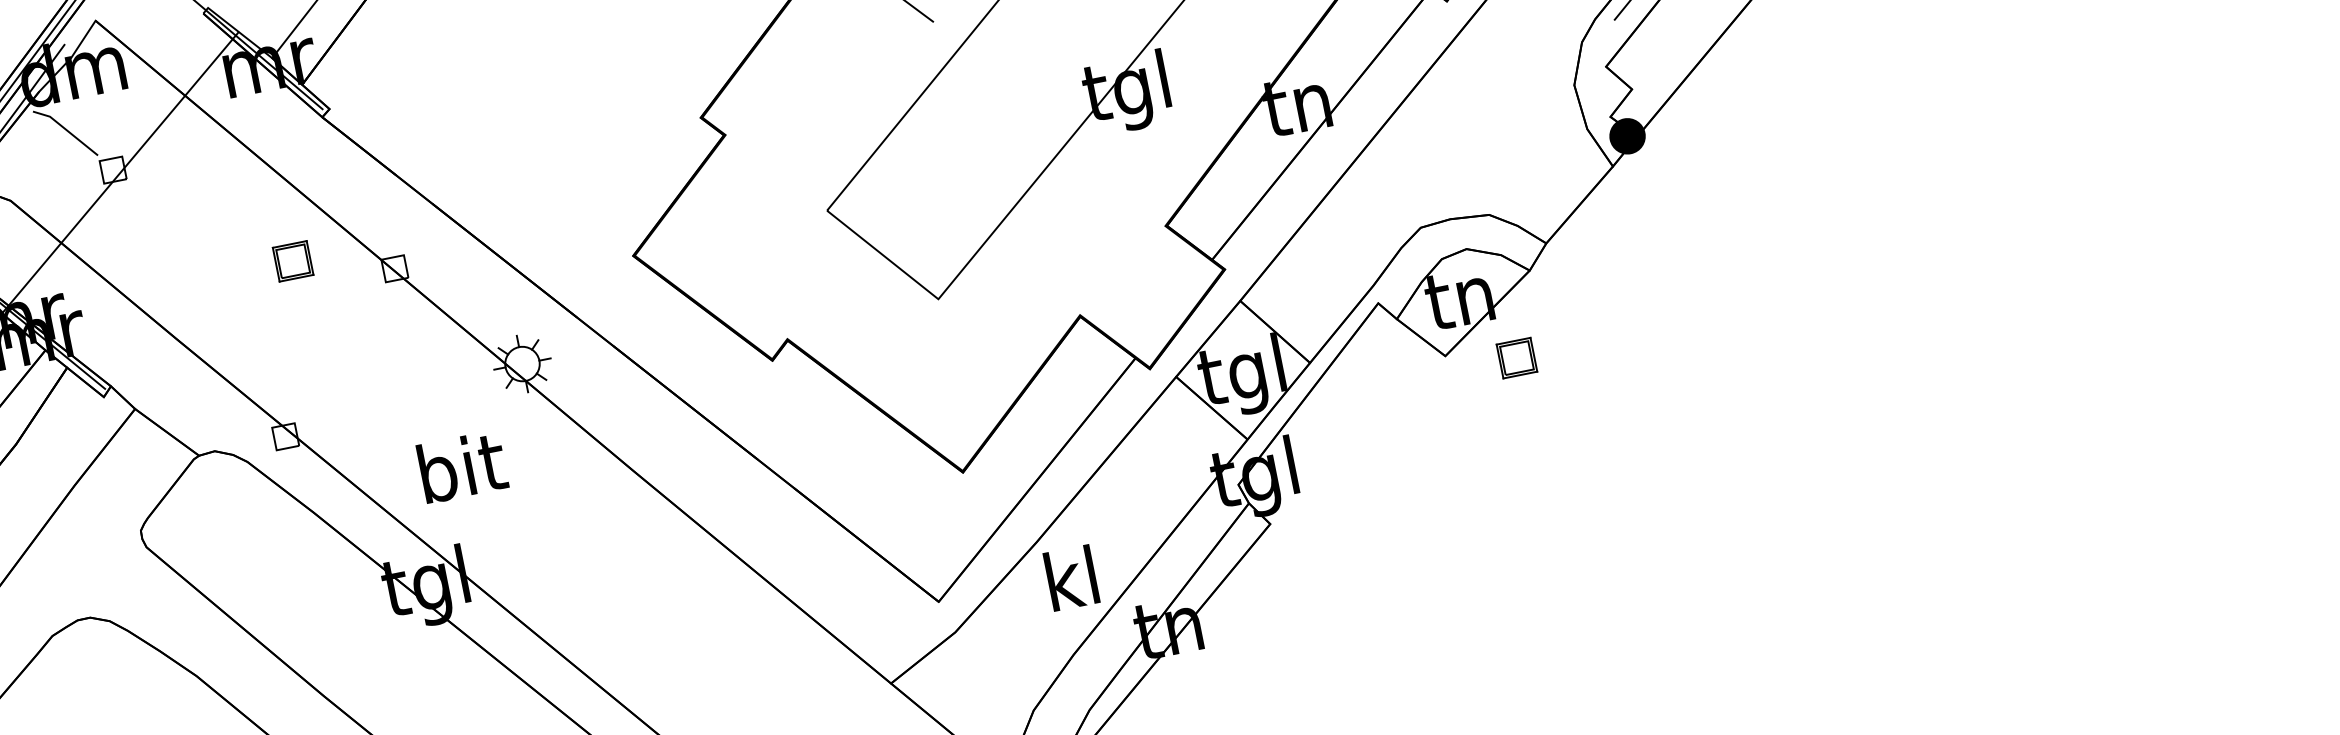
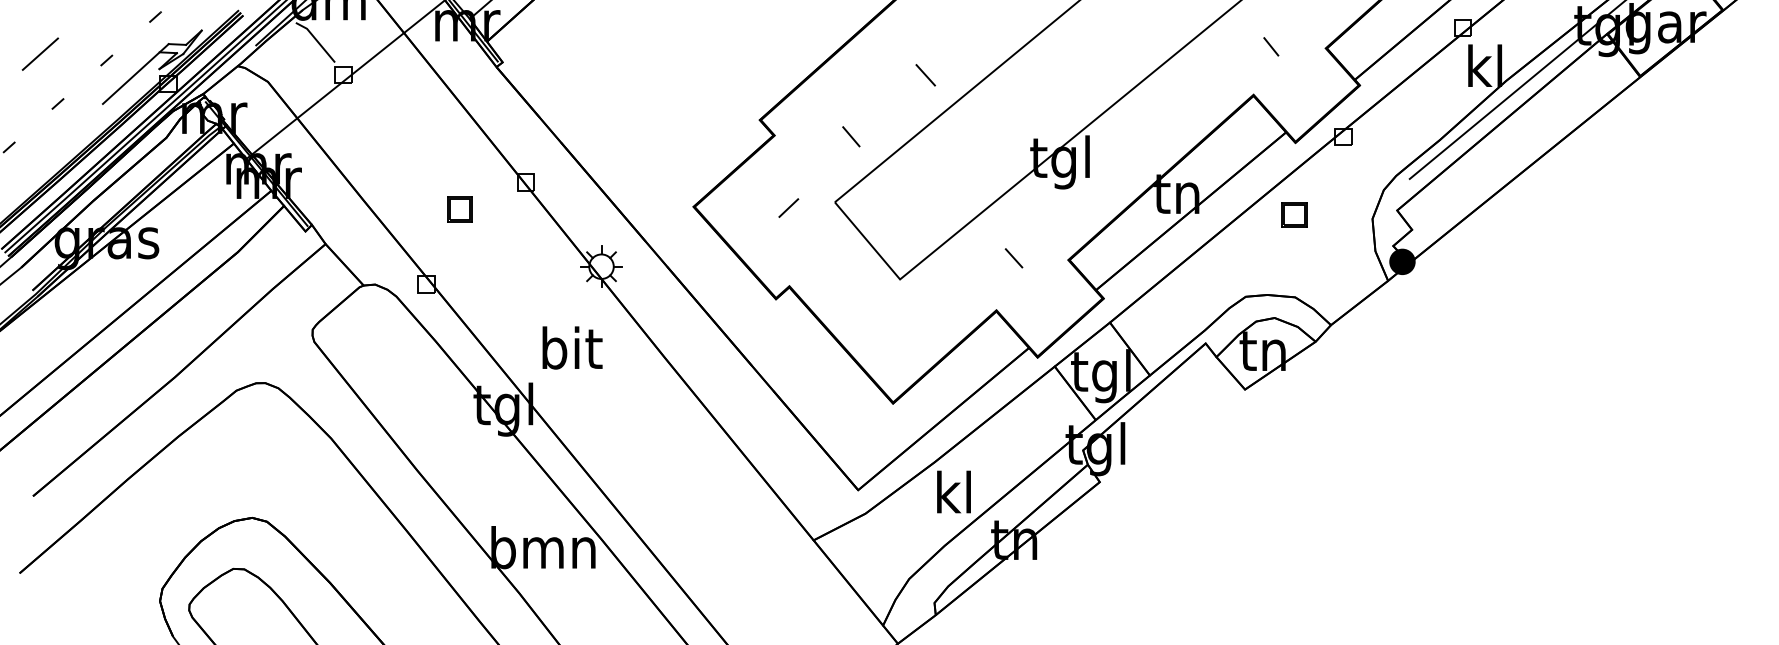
line: (831, 115) -> (851, 136), added
line: (764, 230) -> (788, 207), added
line: (1089, 238) -> (1013, 258), added
part: (292, 261) -> (459, 209), moved
part: (1516, 357) -> (1294, 214), moved
text: (462, 466) -> (572, 347), moved

